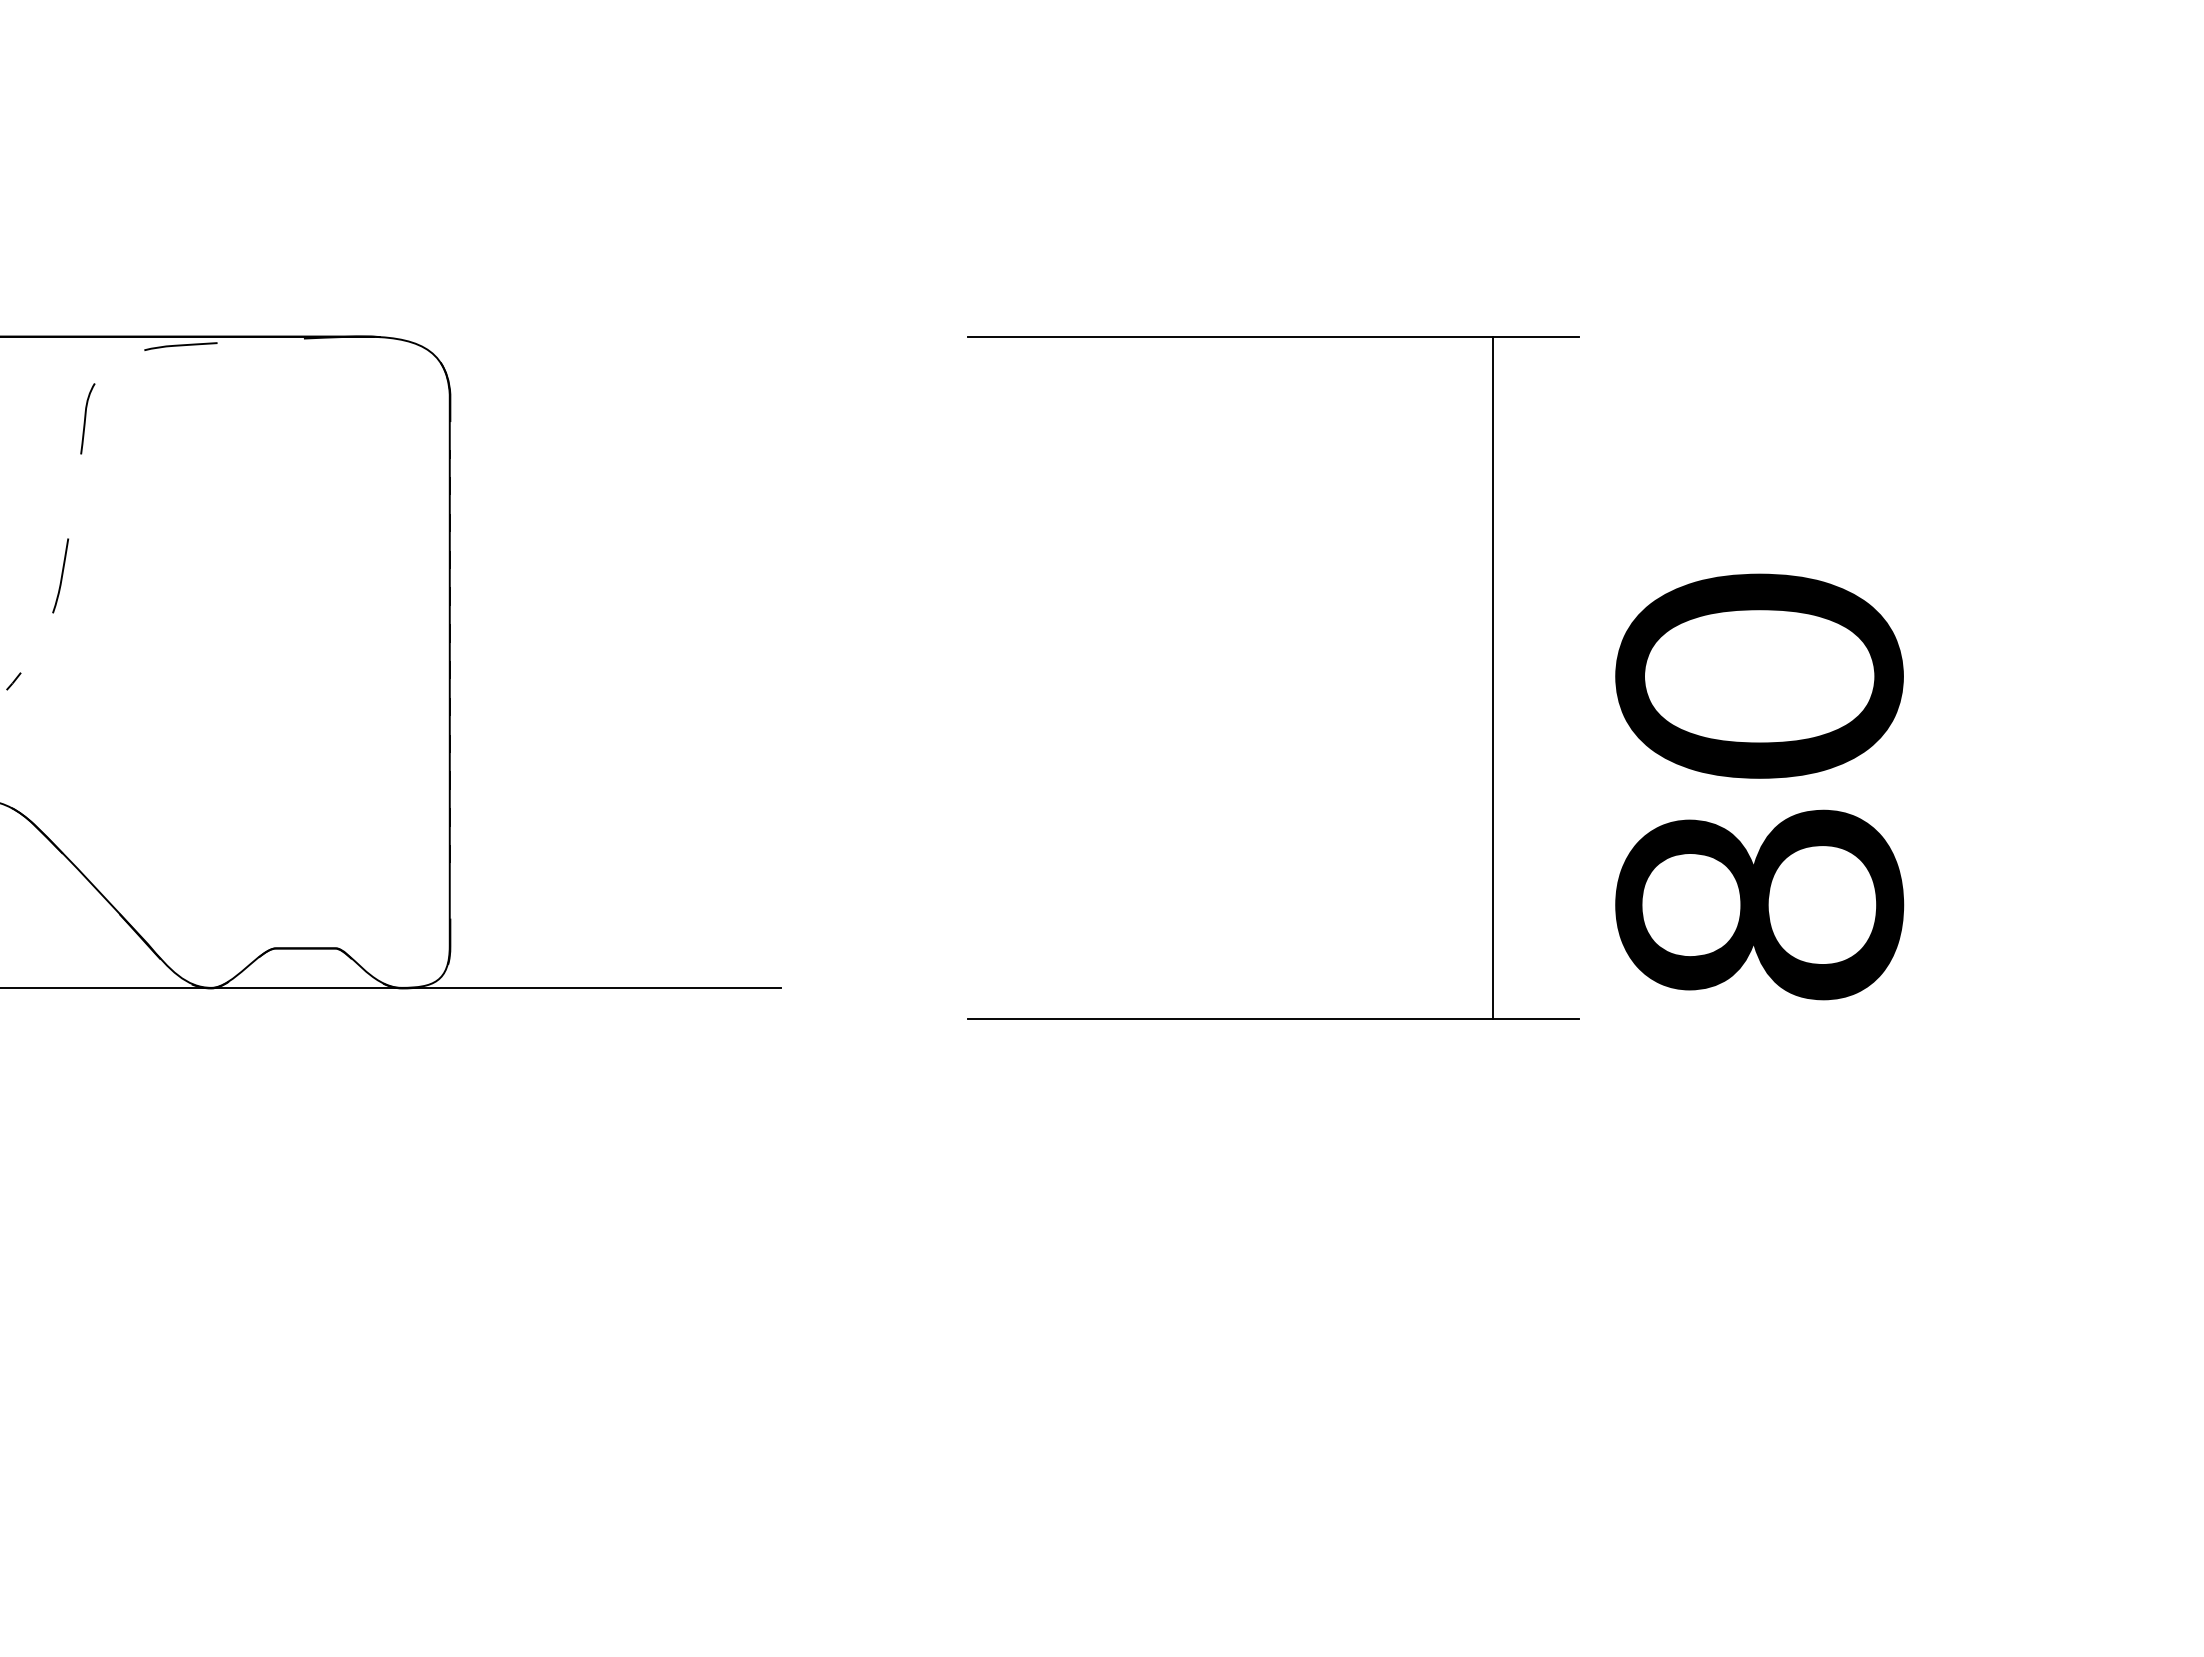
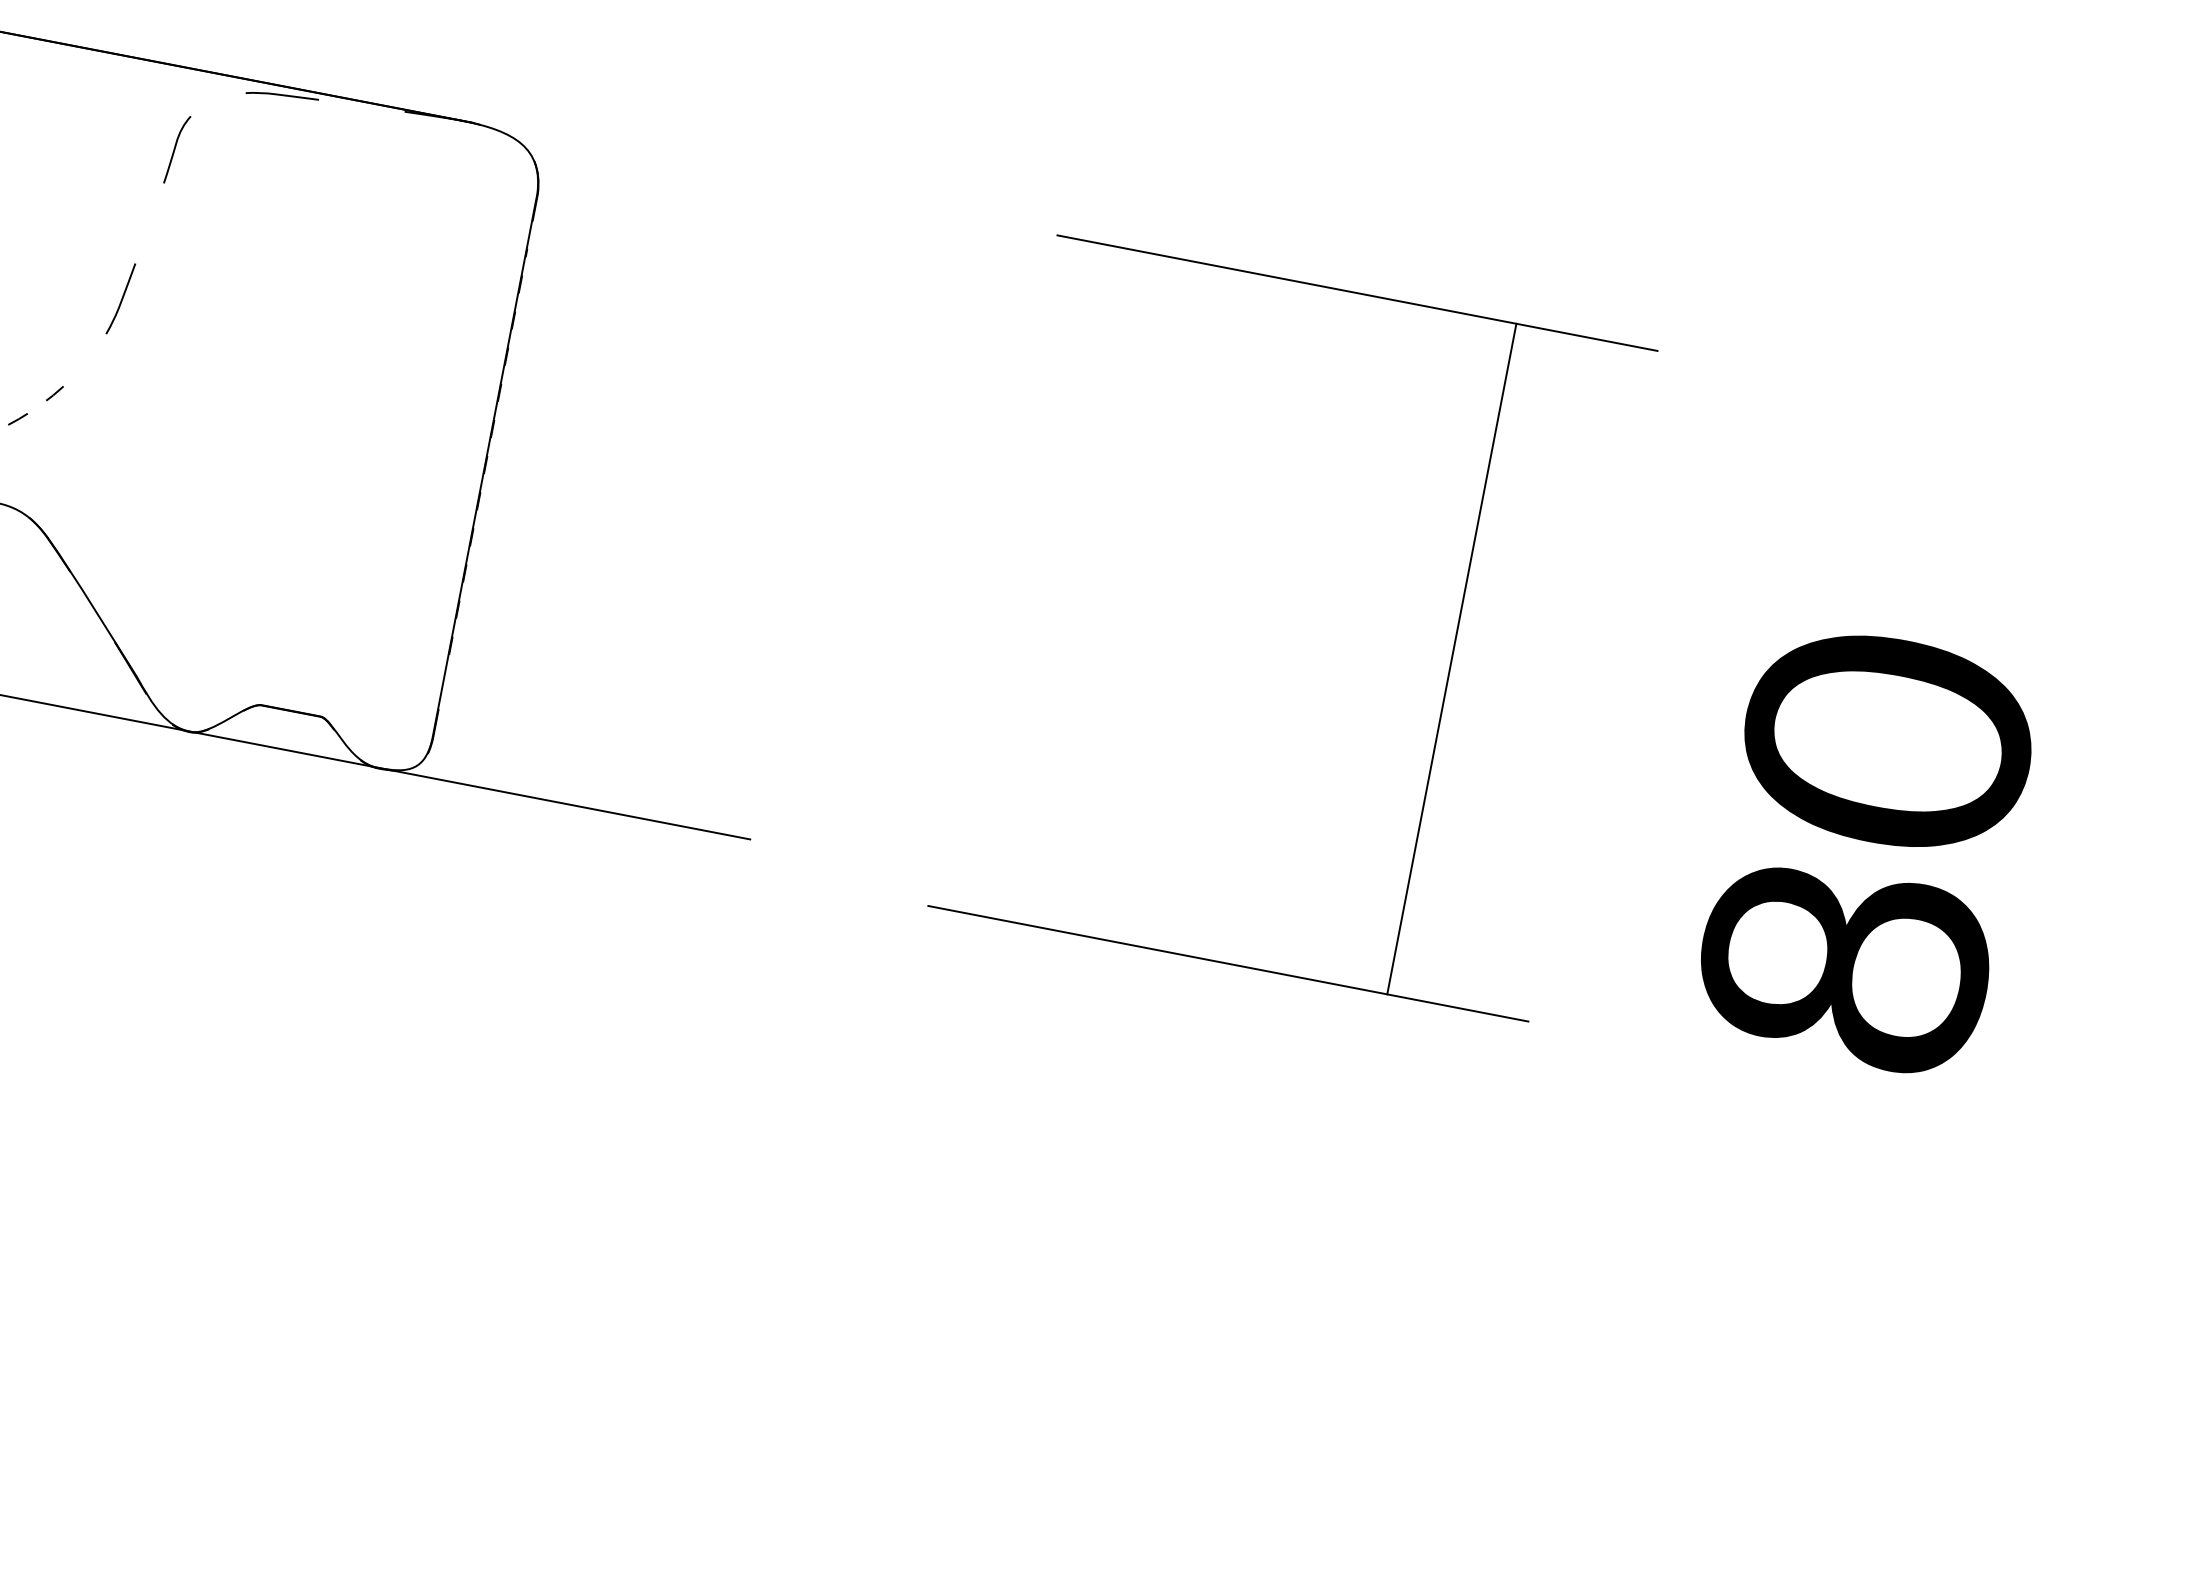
line: (1492, 677) -> (1451, 658), moved
text: (1759, 786) -> (1867, 849), moved

